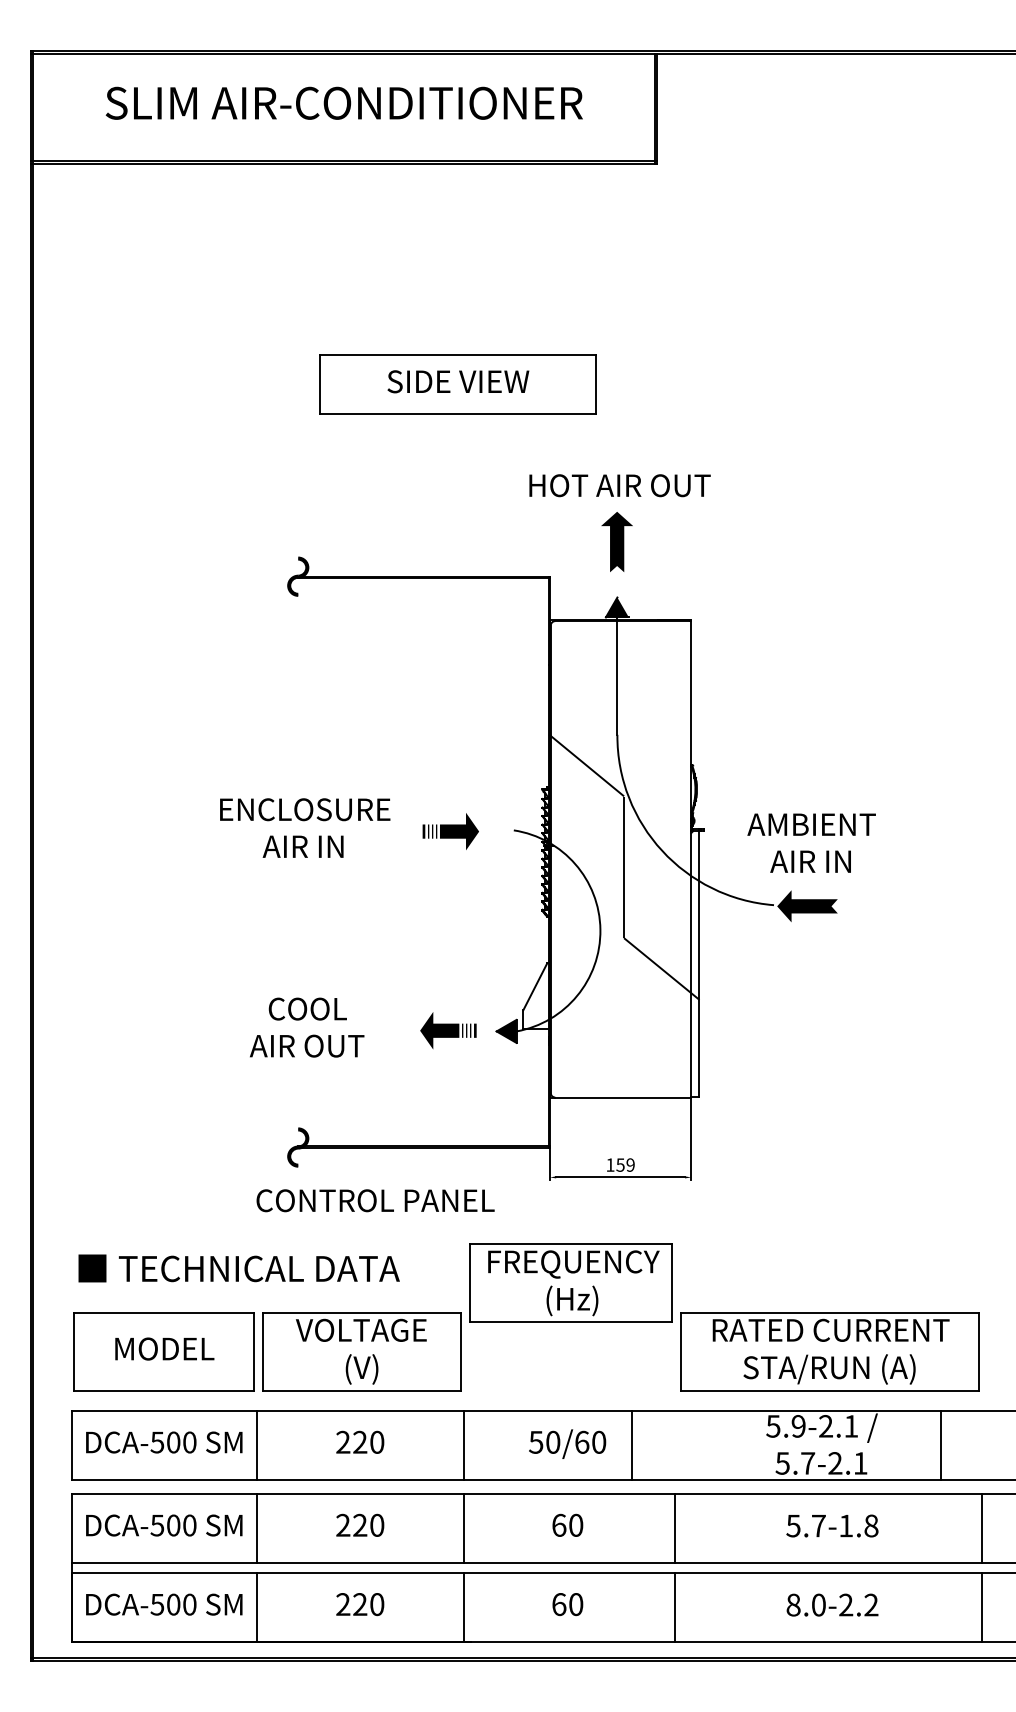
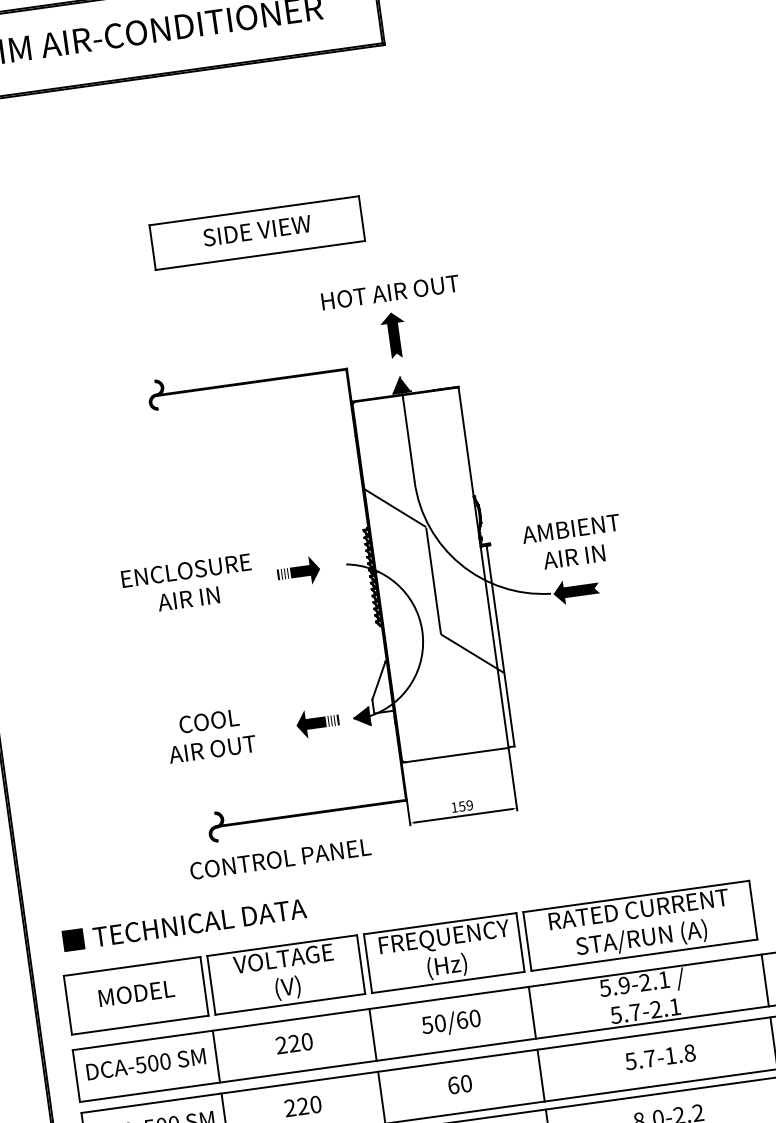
part: (570, 1282) -> (443, 952), moved
line: (631, 1445) -> (532, 1012), moved
line: (941, 1445) -> (765, 980), moved

